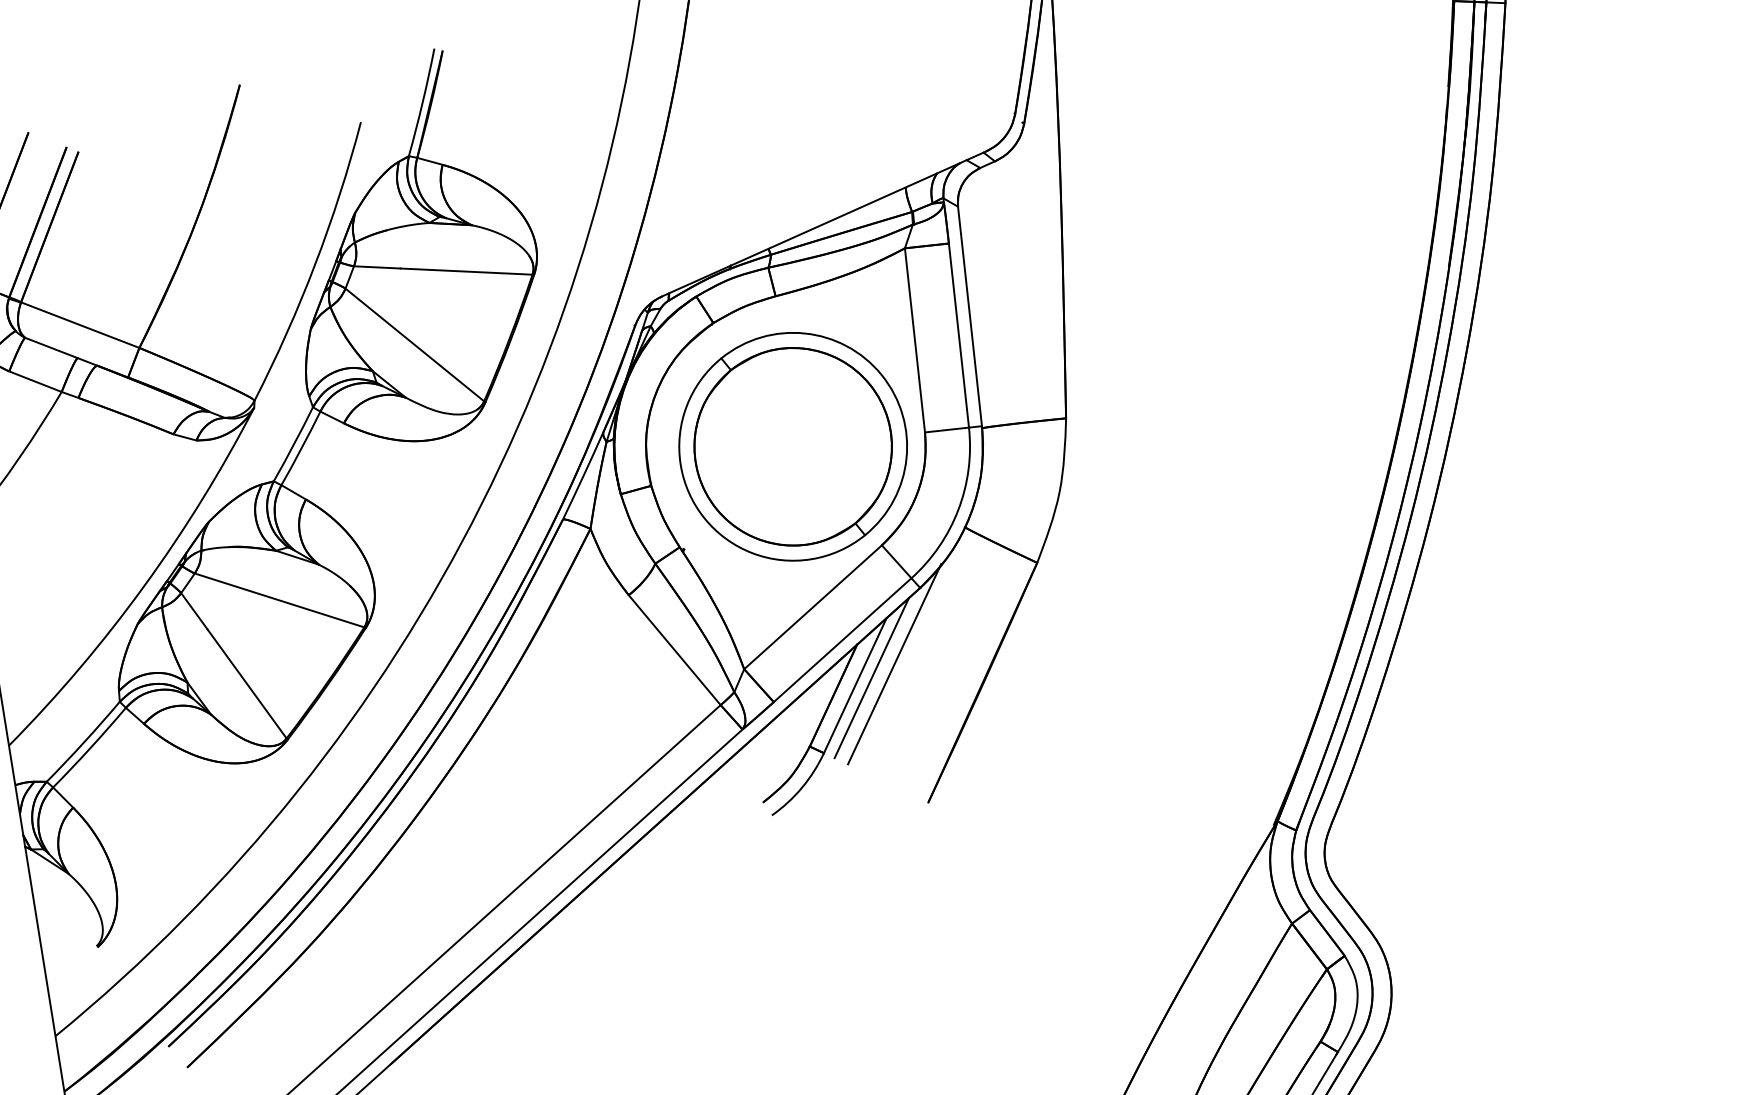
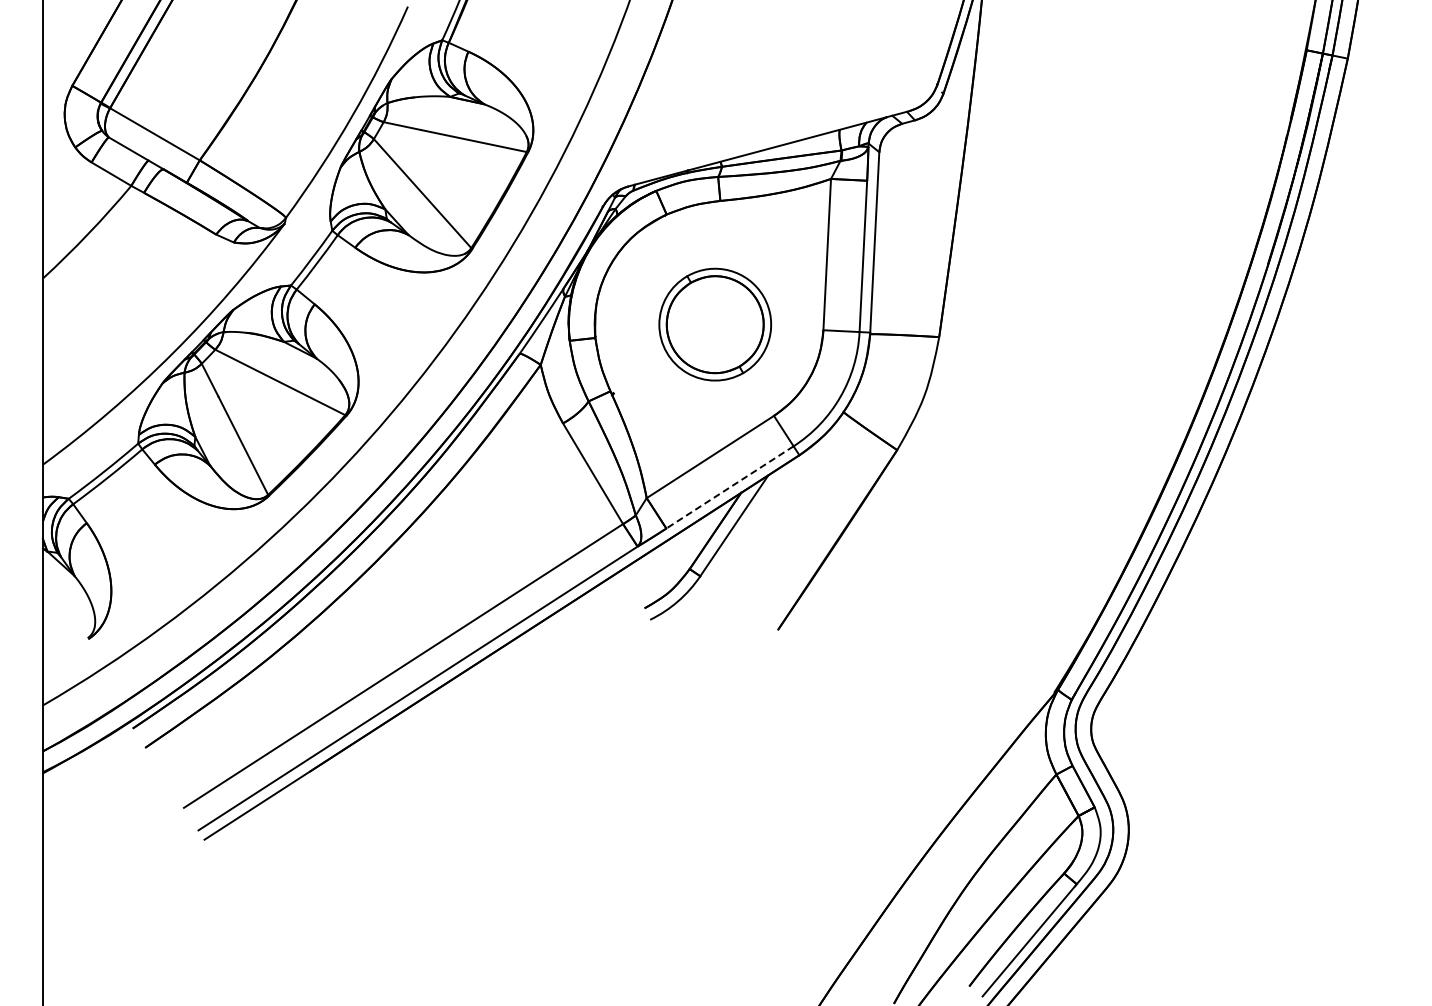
part: (793, 446) -> (715, 324), size x0.6
line: (843, 640) -> (730, 487), solid -> dashed
line: (894, 664) -> (768, 513), removed
line: (871, 677) -> (748, 521), removed

